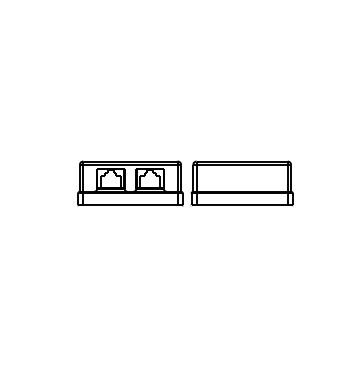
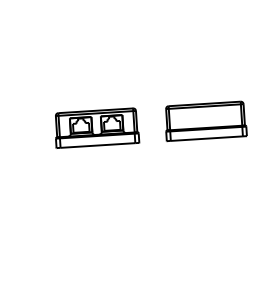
part: (130, 183) -> (96, 128), moved

